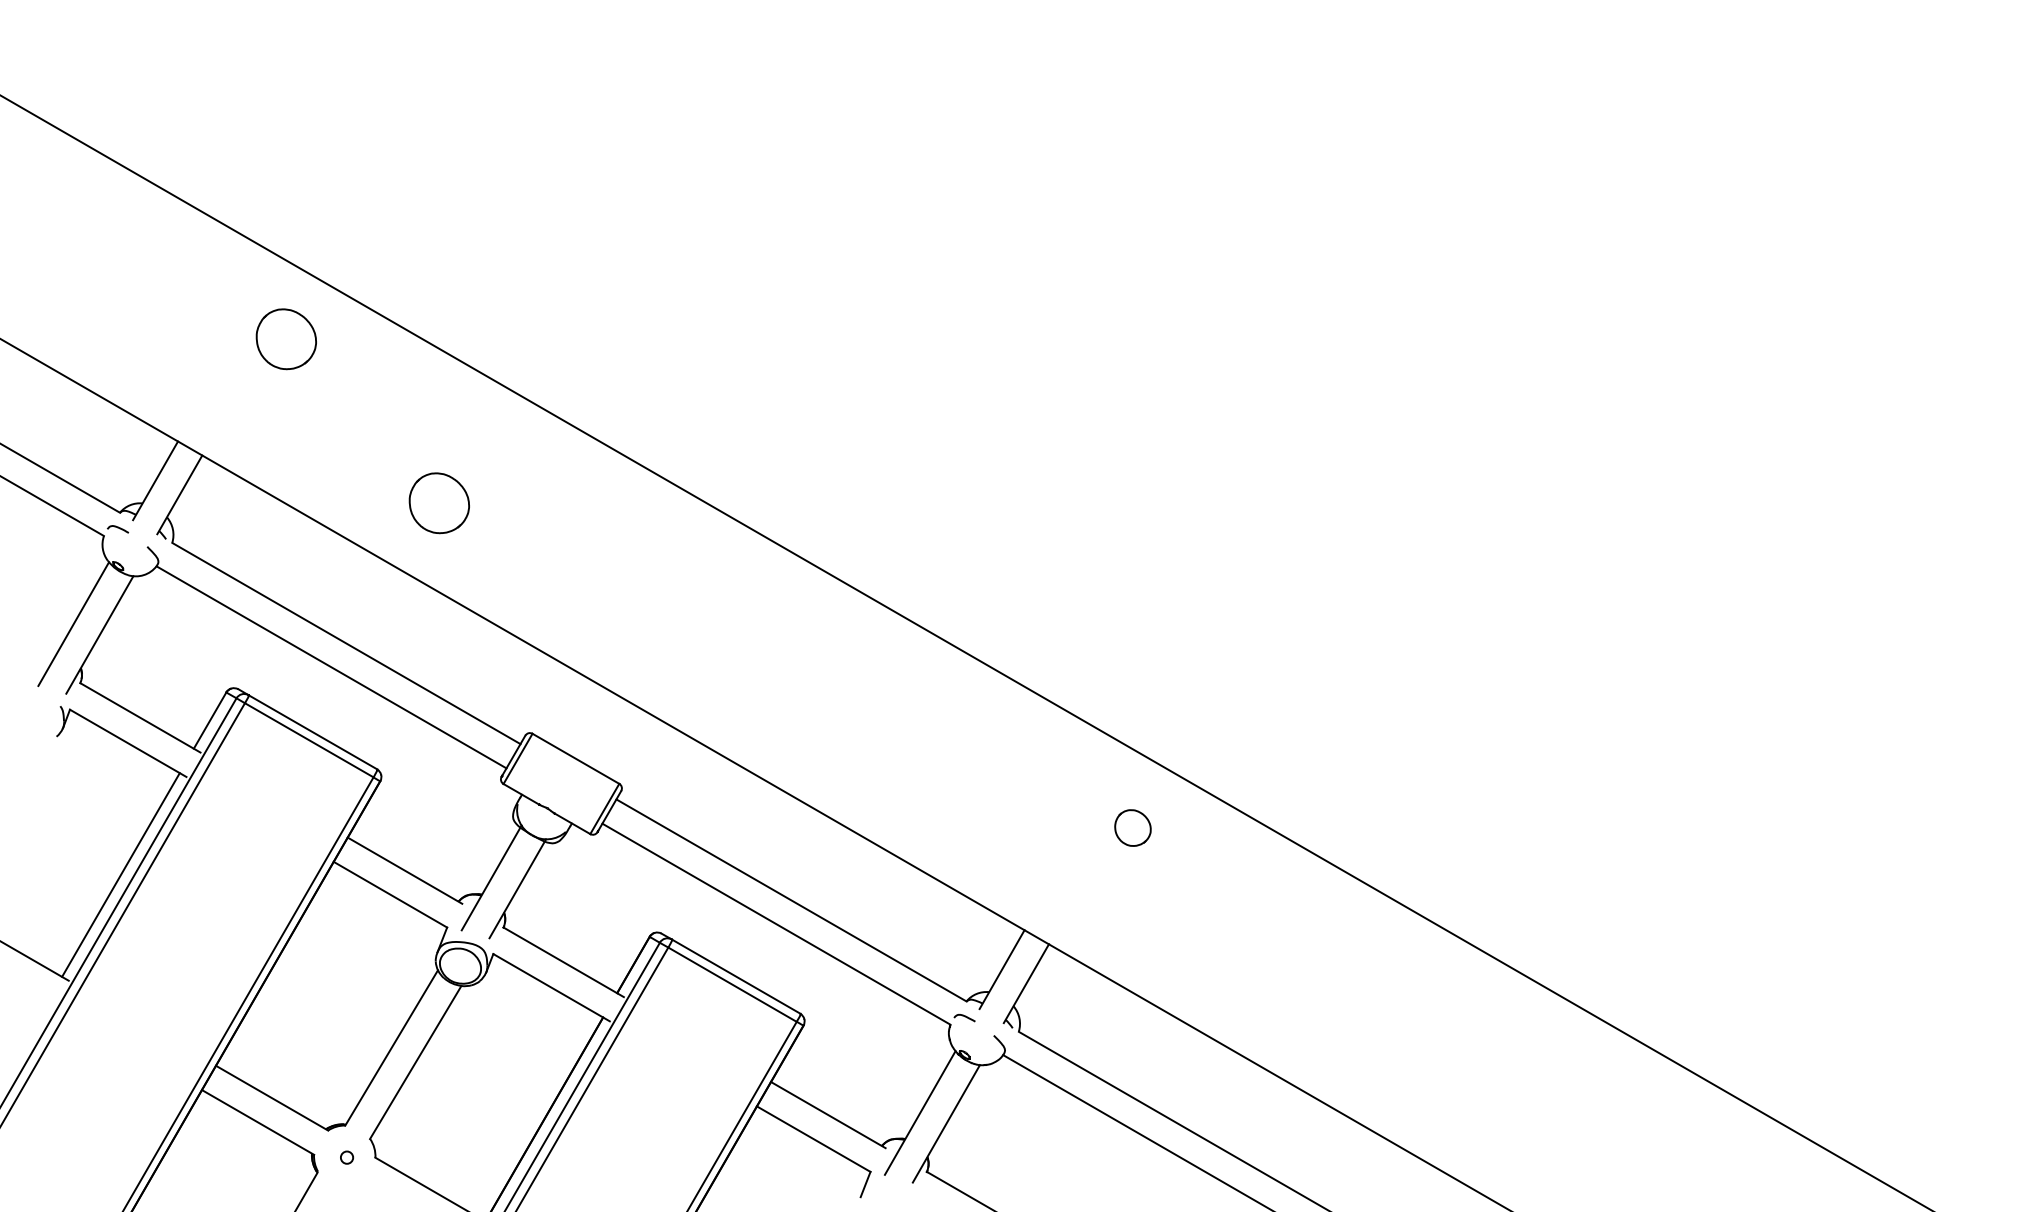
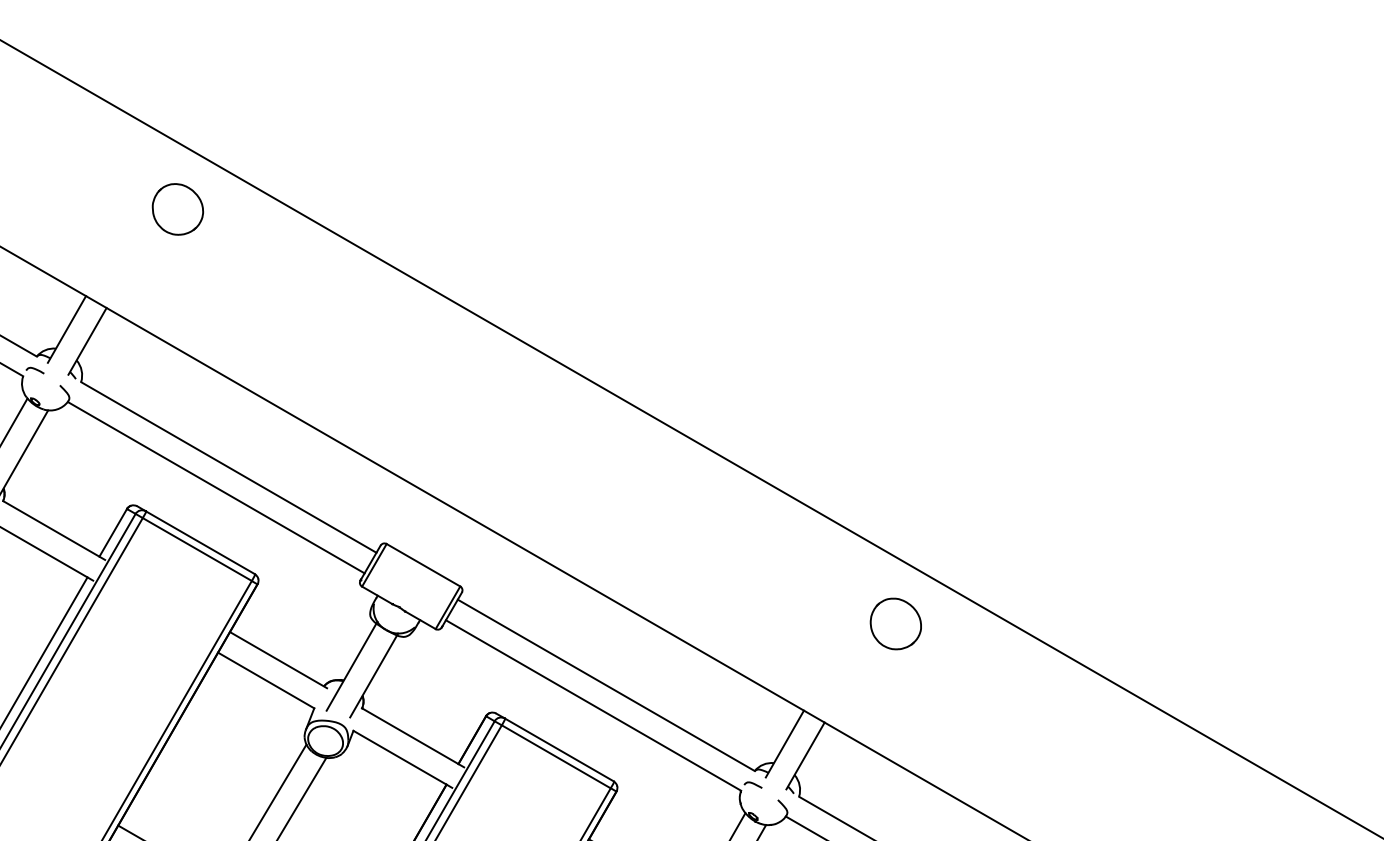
part: (438, 503) -> (306, 348), removed
part: (1132, 827) -> (895, 623), size x1.67

